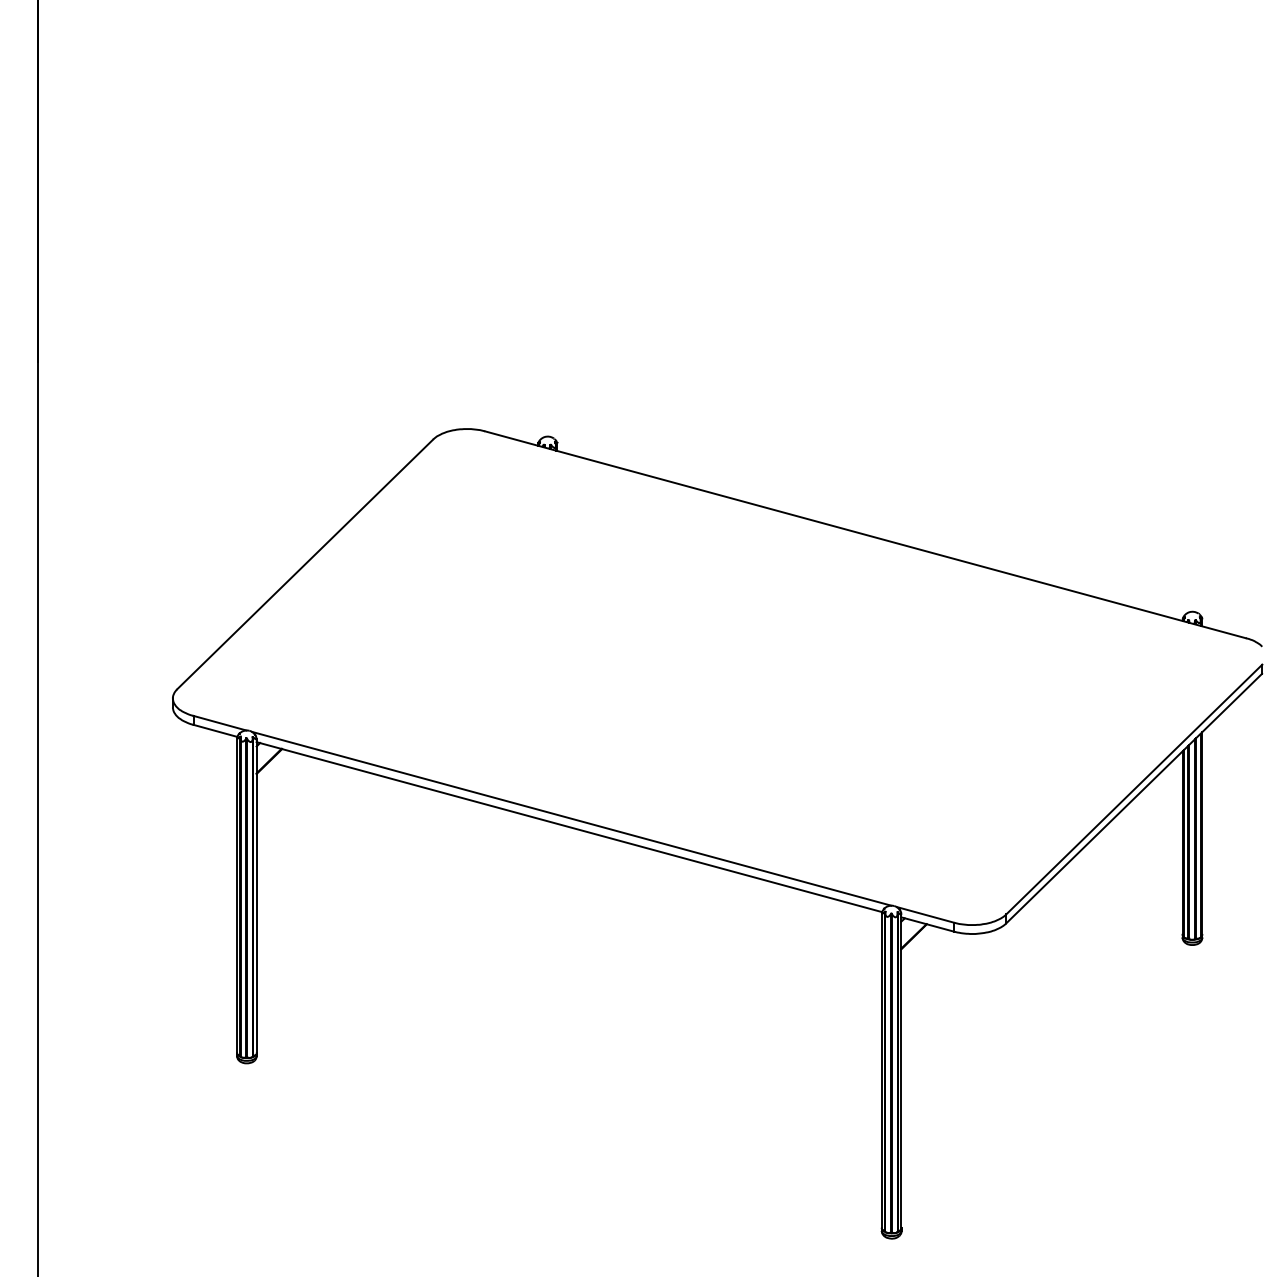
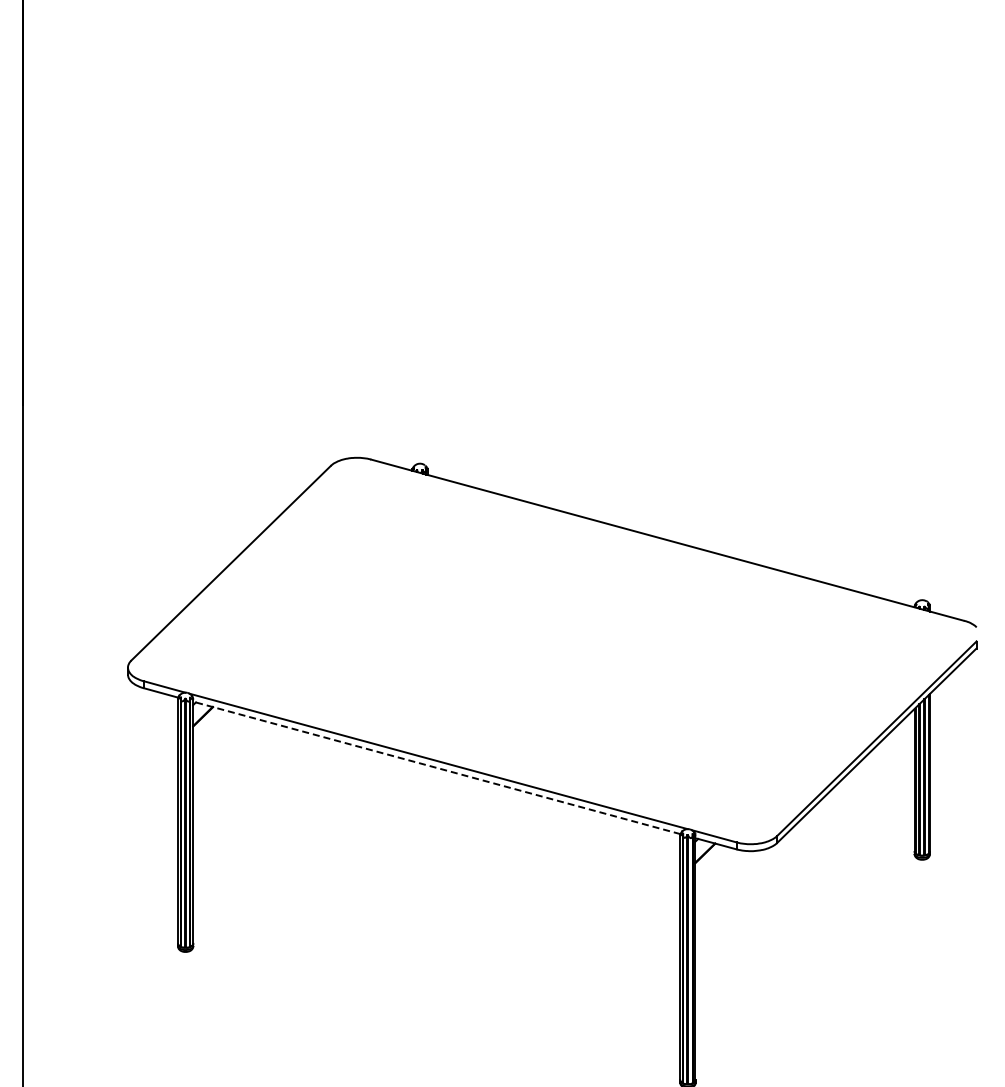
line: (568, 826) -> (436, 767), solid -> dashed

